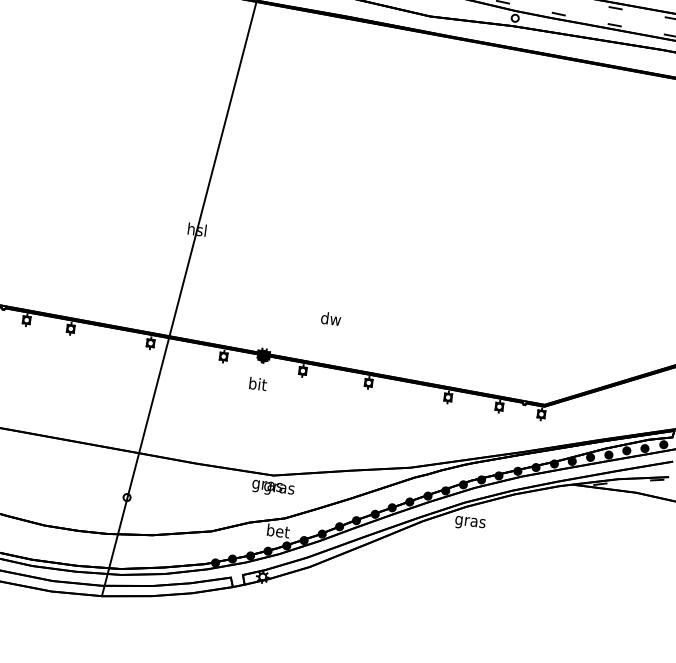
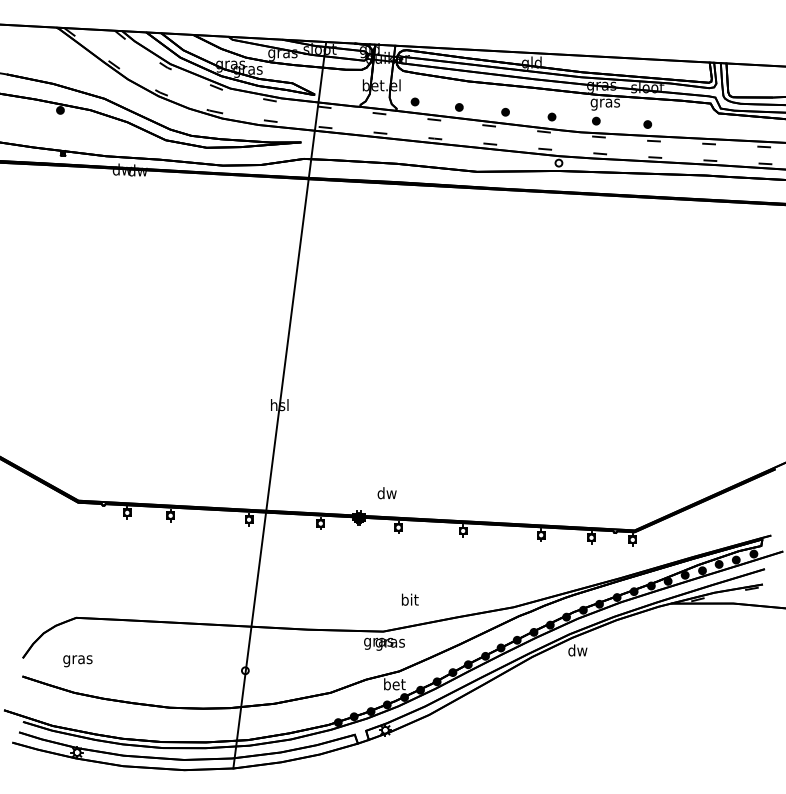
text: (330, 319) -> (386, 493), moved
text: (258, 383) -> (410, 599), moved
text: (470, 521) -> (577, 651), gras -> dw

